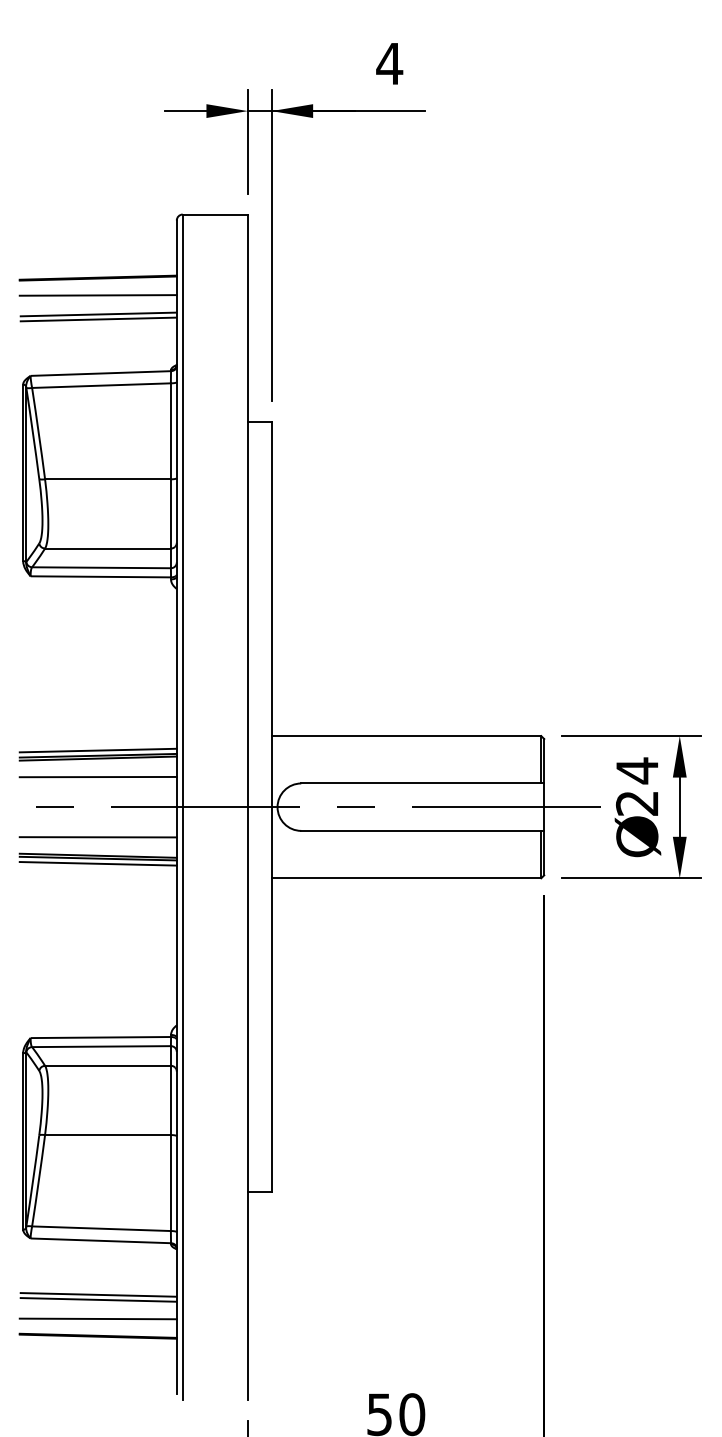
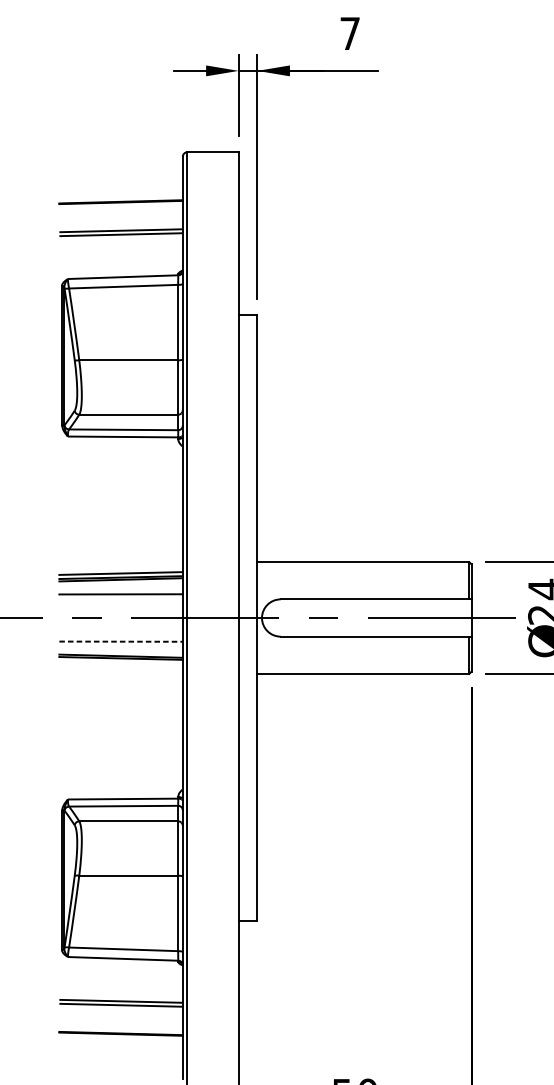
text: (389, 63) -> (349, 33), 4 -> 7
line: (97, 295) -> (120, 215), removed
line: (98, 837) -> (121, 641), solid -> dashed
line: (97, 863) -> (120, 662), removed
line: (97, 1318) -> (120, 1019), removed

